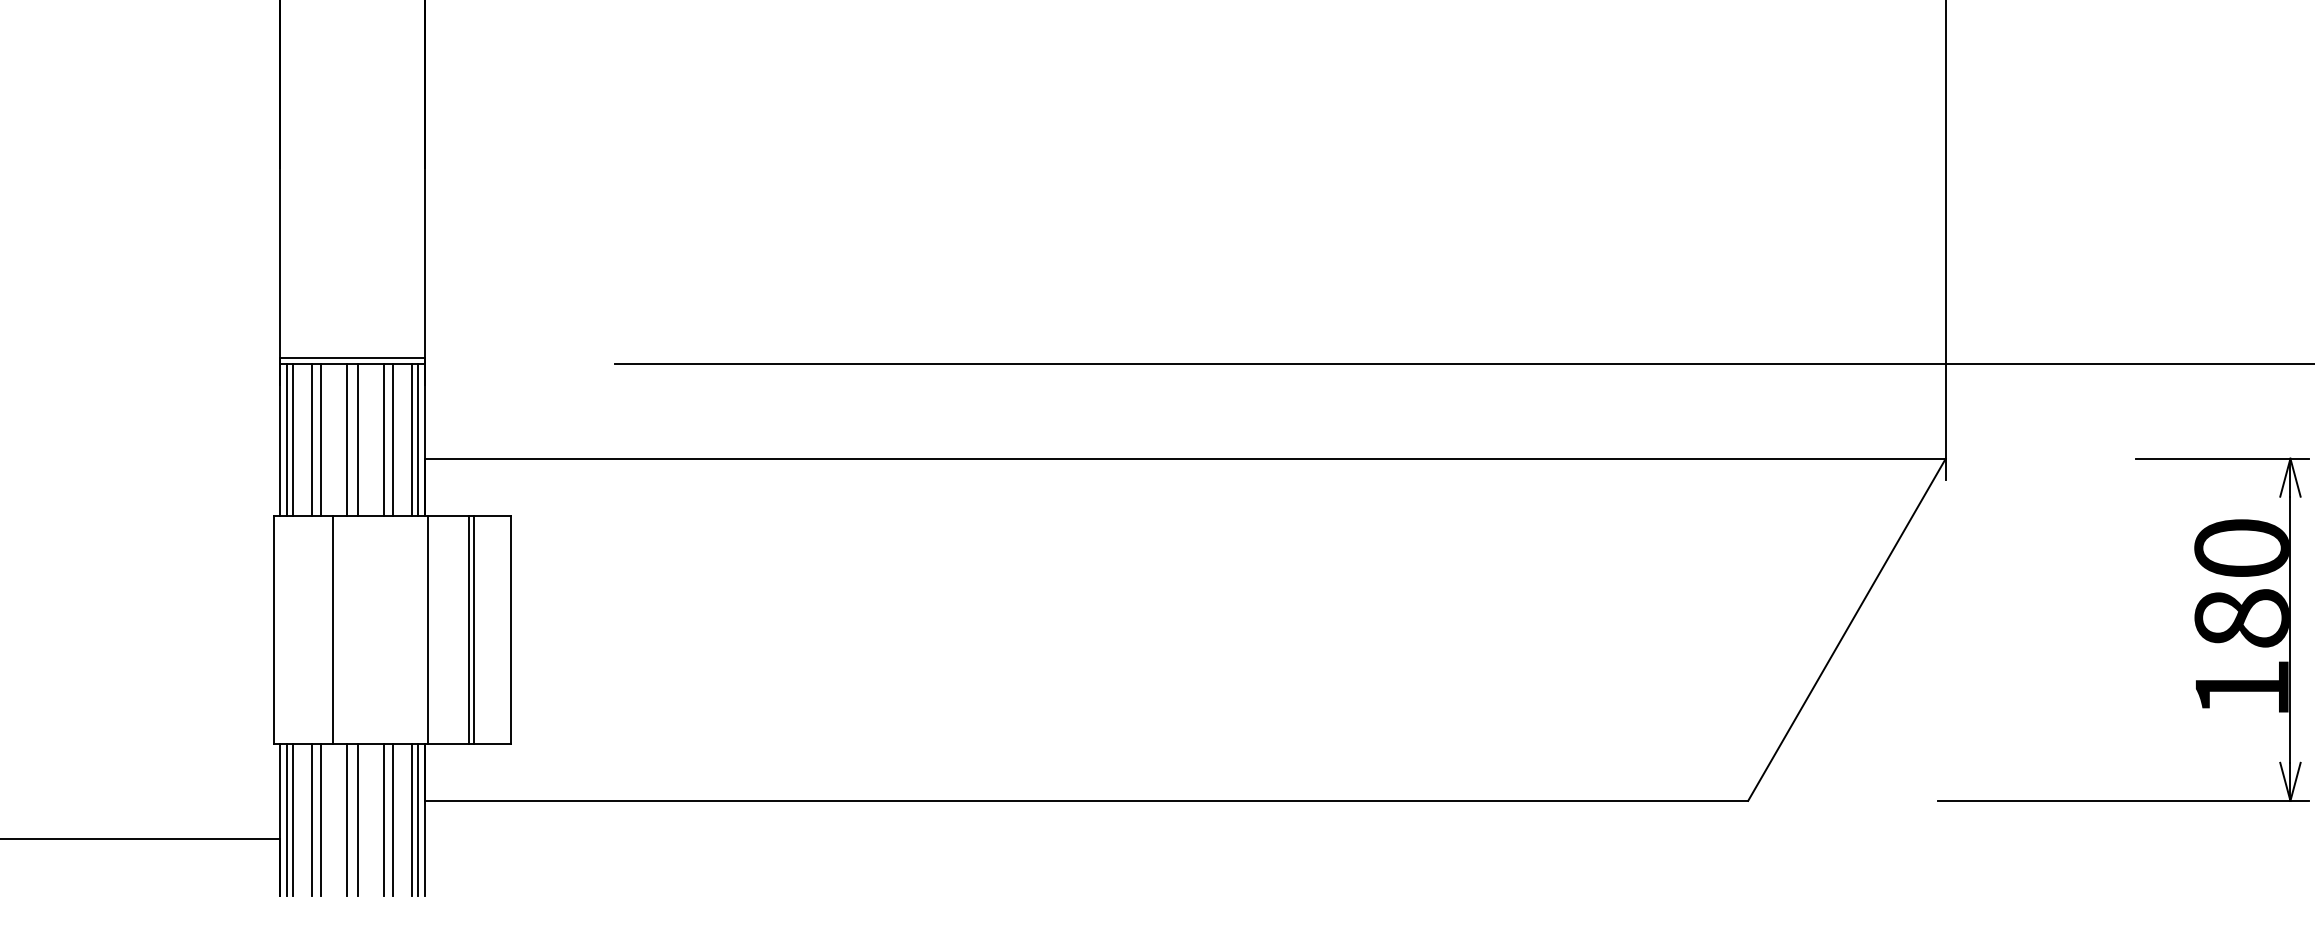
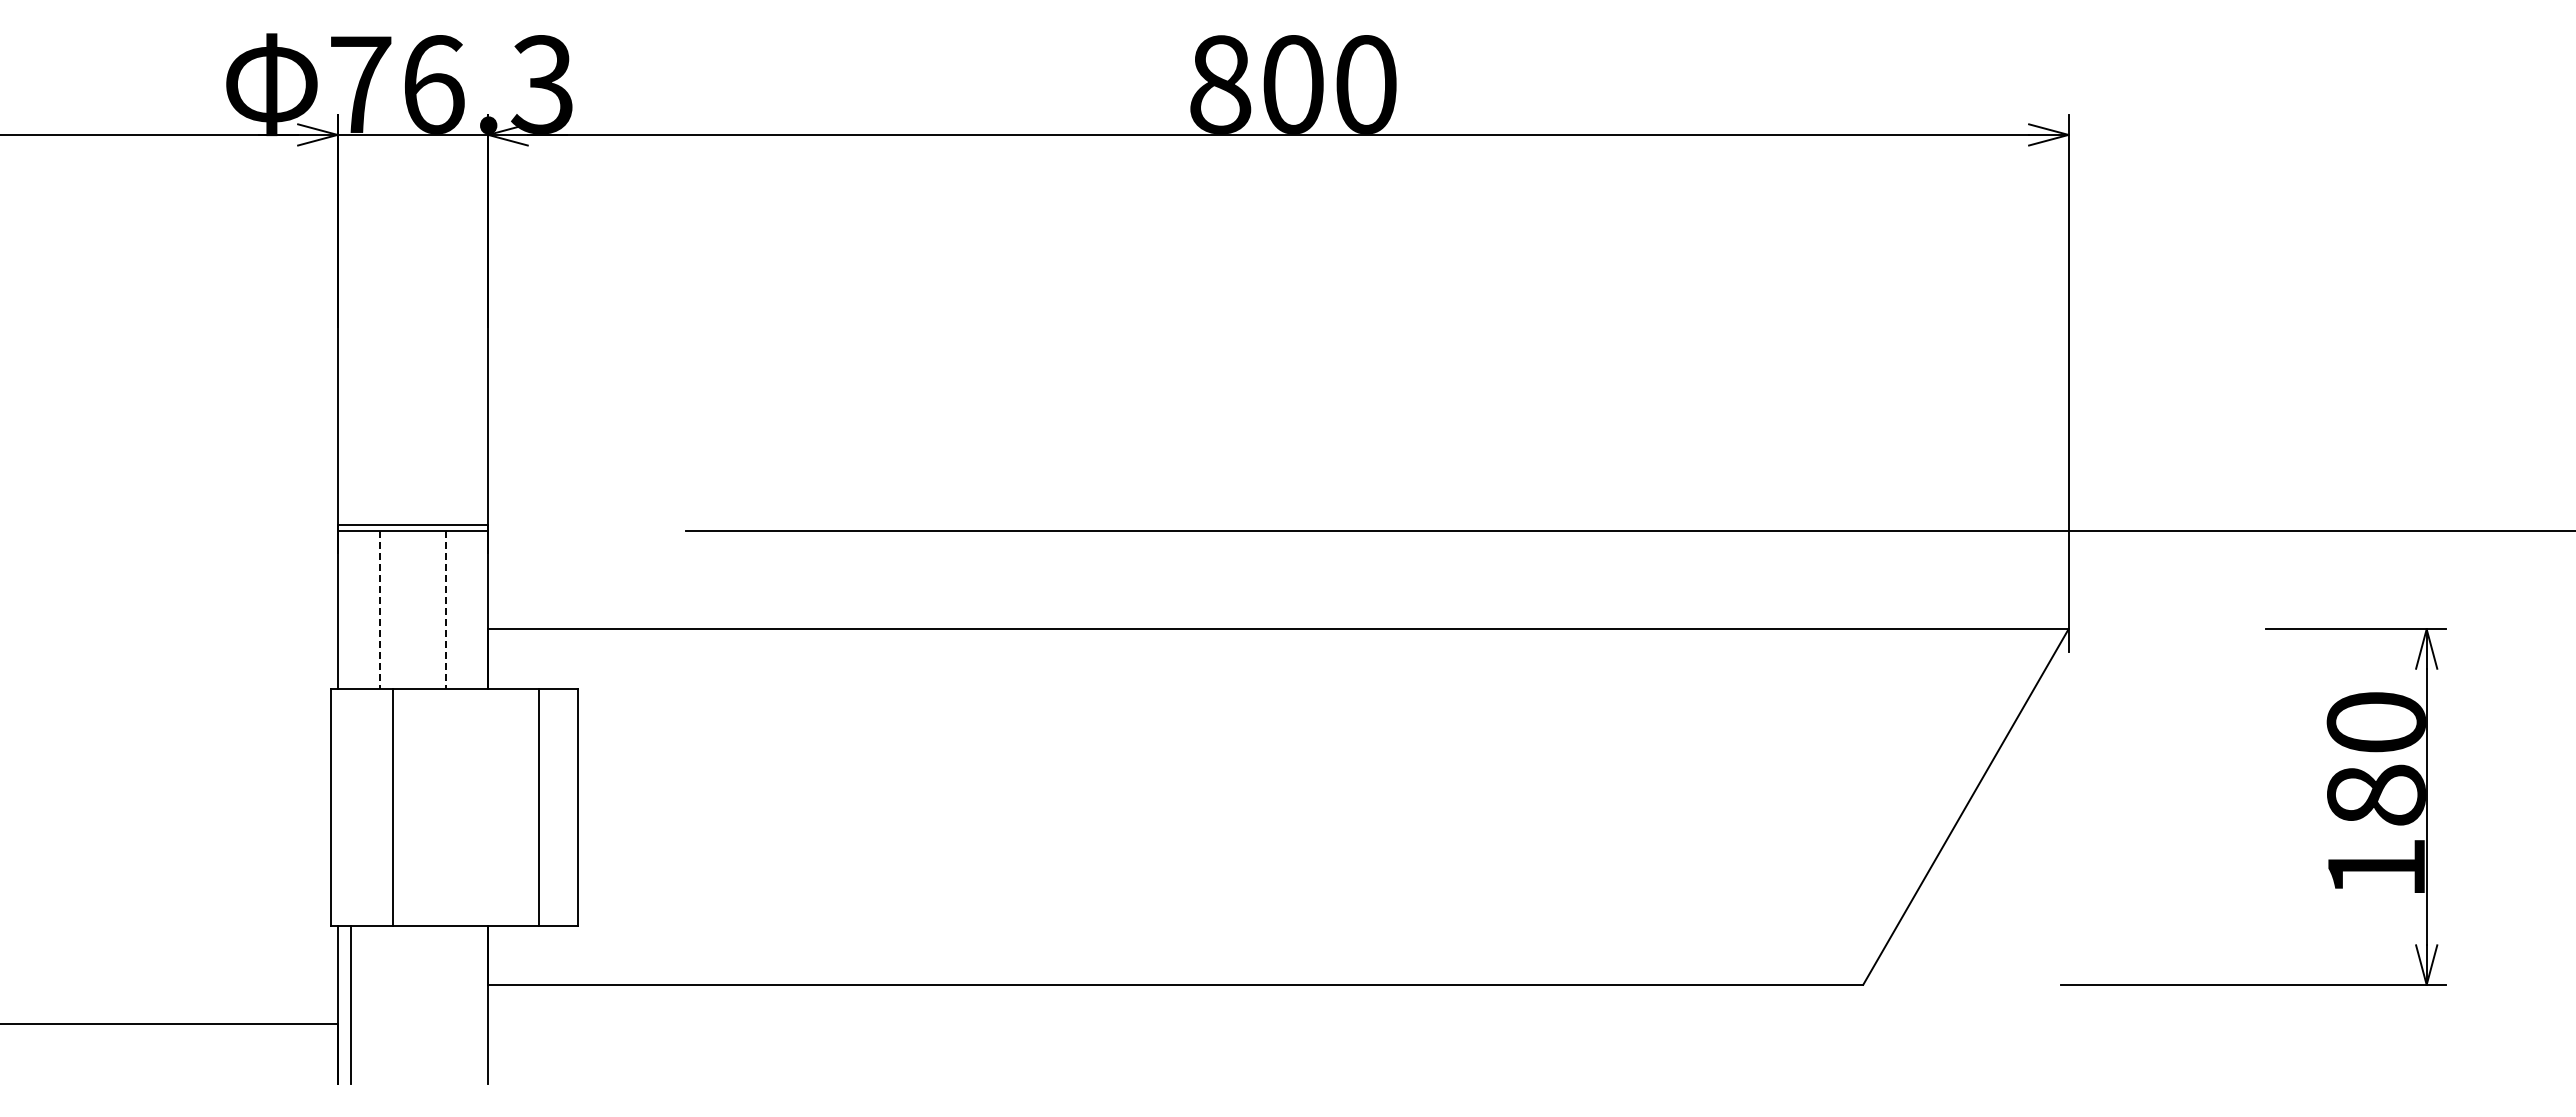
line: (287, 439) -> (345, 609), removed
line: (292, 439) -> (350, 609), removed
line: (311, 439) -> (370, 609), removed
line: (347, 439) -> (407, 609), removed
line: (357, 439) -> (418, 609), removed
line: (393, 439) -> (455, 609), removed
line: (411, 439) -> (474, 609), removed
line: (417, 439) -> (480, 609), removed
line: (321, 440) -> (380, 610), solid -> dashed
line: (383, 440) -> (445, 610), solid -> dashed
line: (428, 629) -> (491, 806), removed
line: (469, 629) -> (534, 806), removed
line: (287, 819) -> (345, 1004), removed
line: (311, 819) -> (370, 1004), removed
line: (321, 819) -> (380, 1004), removed
line: (347, 819) -> (407, 1004), removed
line: (357, 819) -> (418, 1004), removed
line: (383, 819) -> (445, 1004), removed
line: (393, 819) -> (455, 1004), removed
line: (411, 819) -> (474, 1004), removed
line: (417, 819) -> (480, 1004), removed

